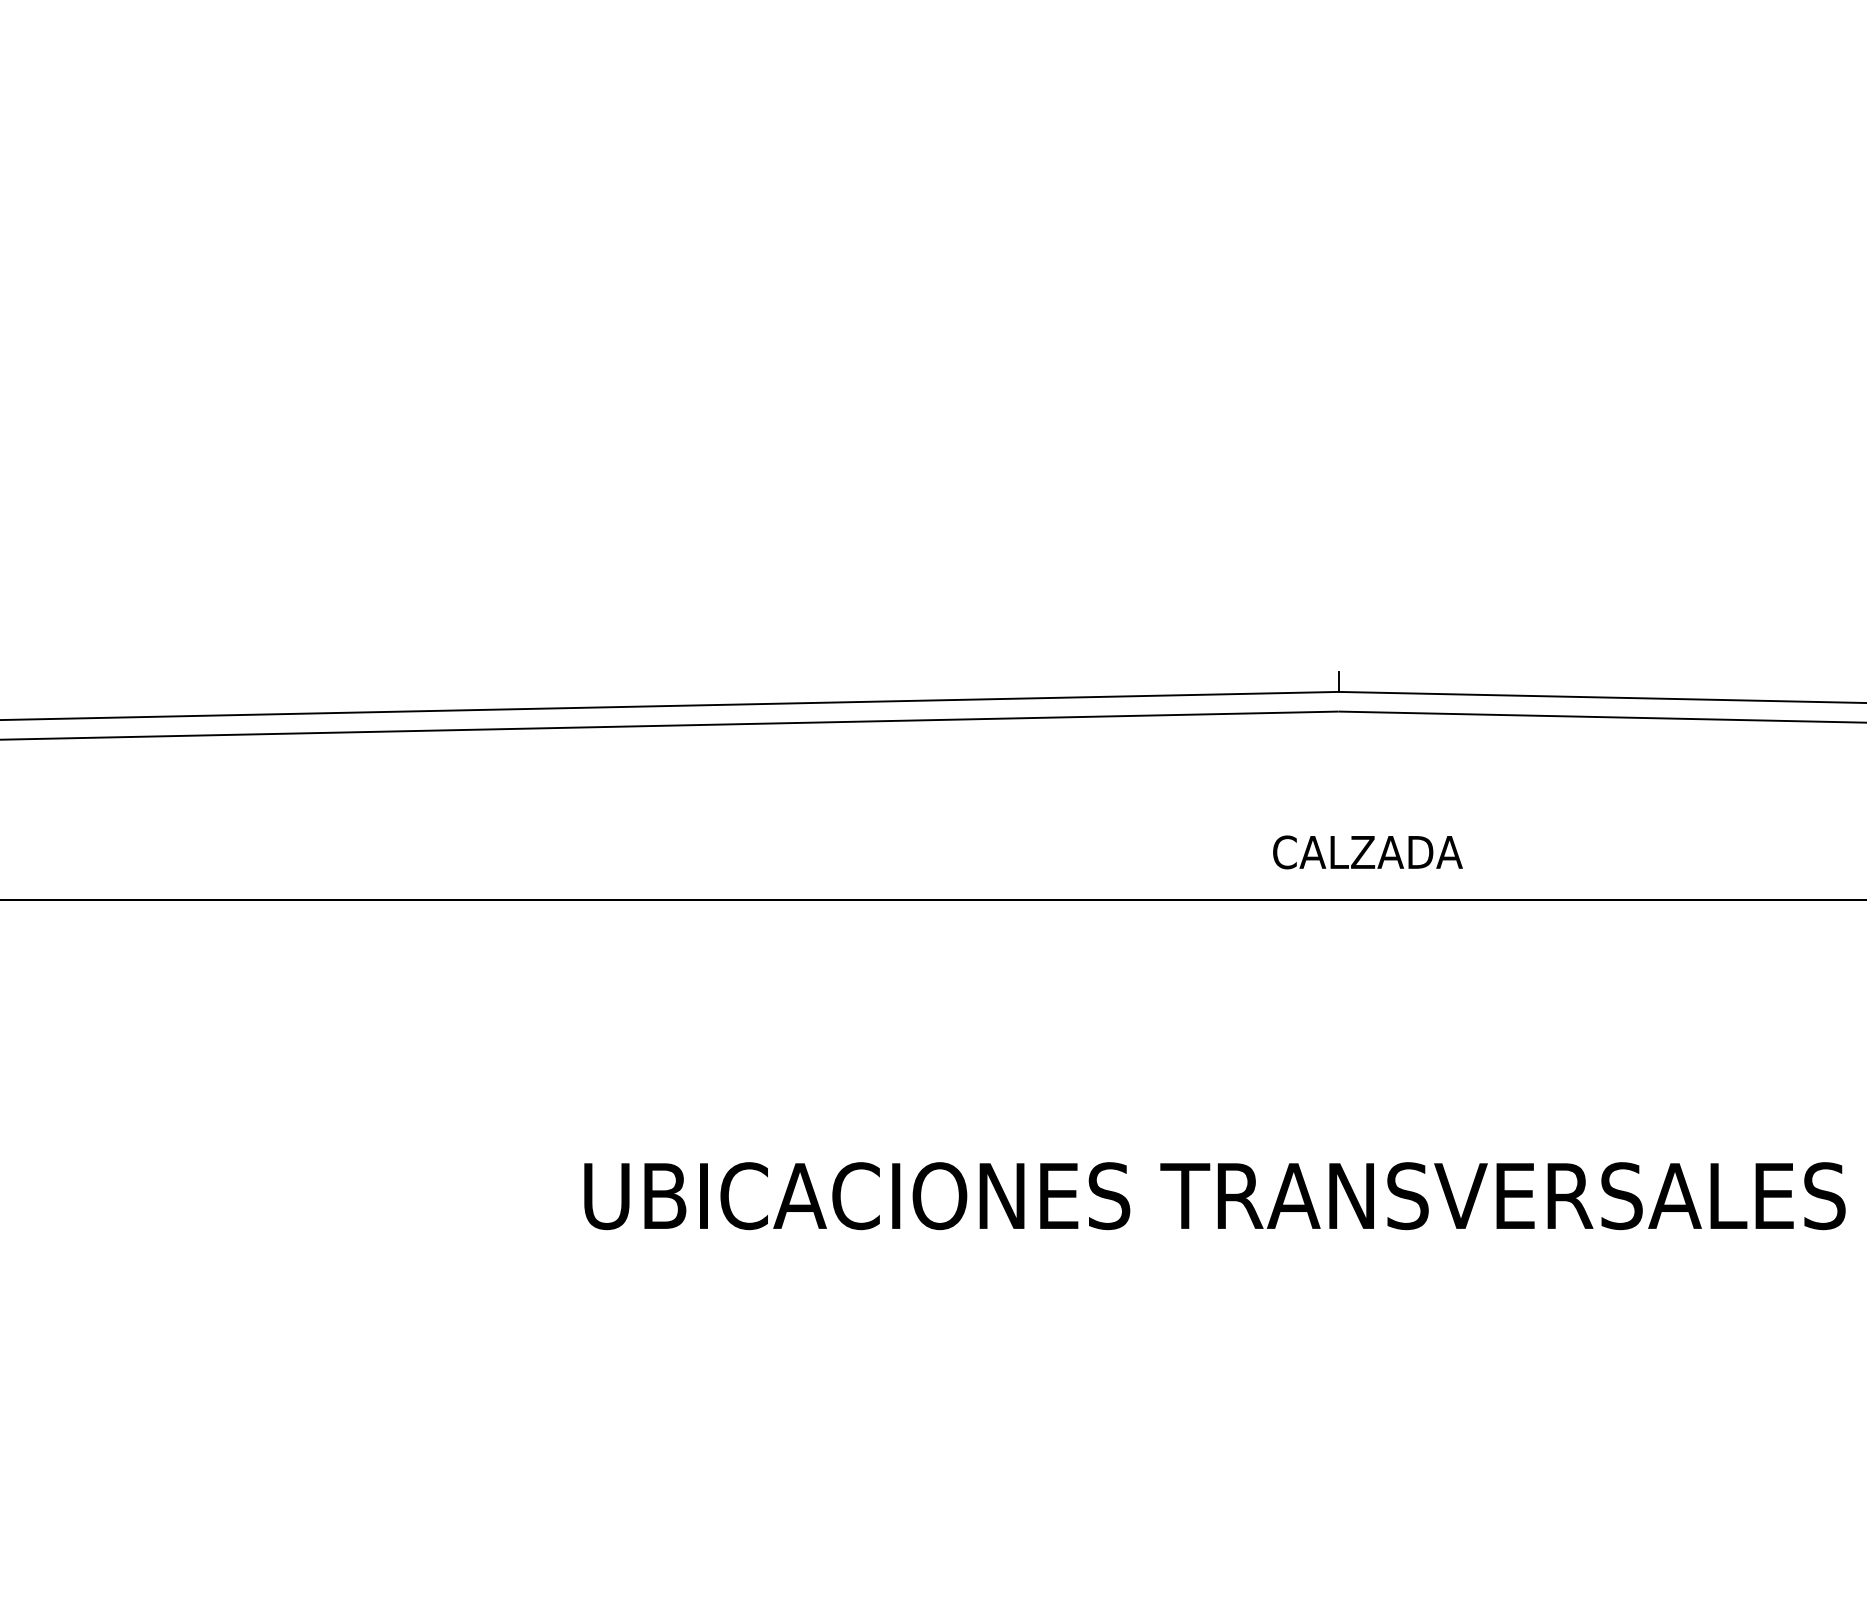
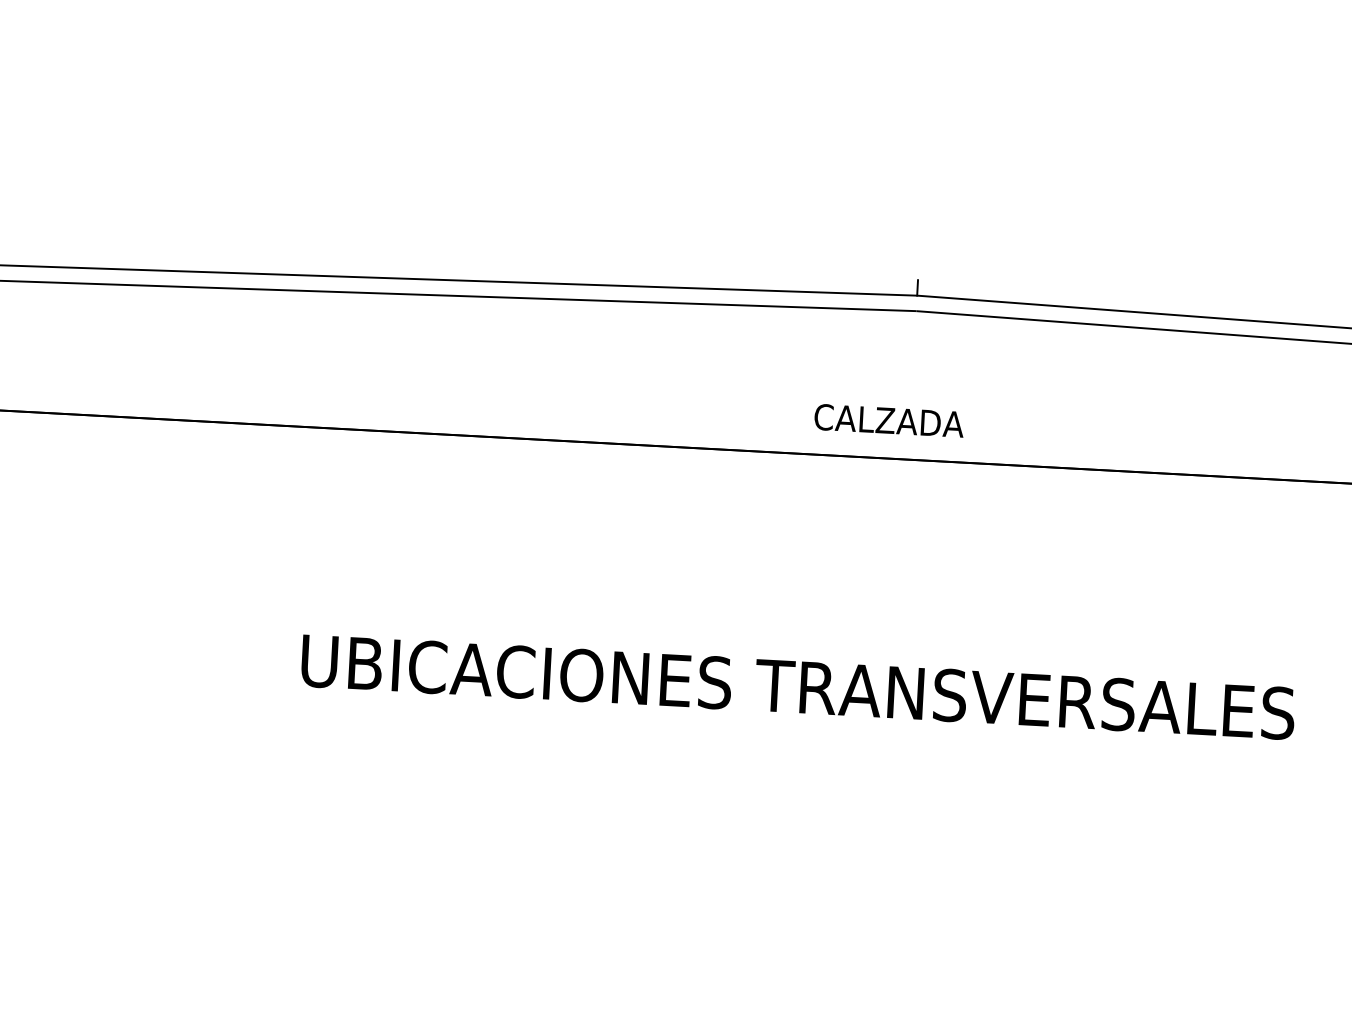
text: (1367, 852) -> (888, 420), moved

